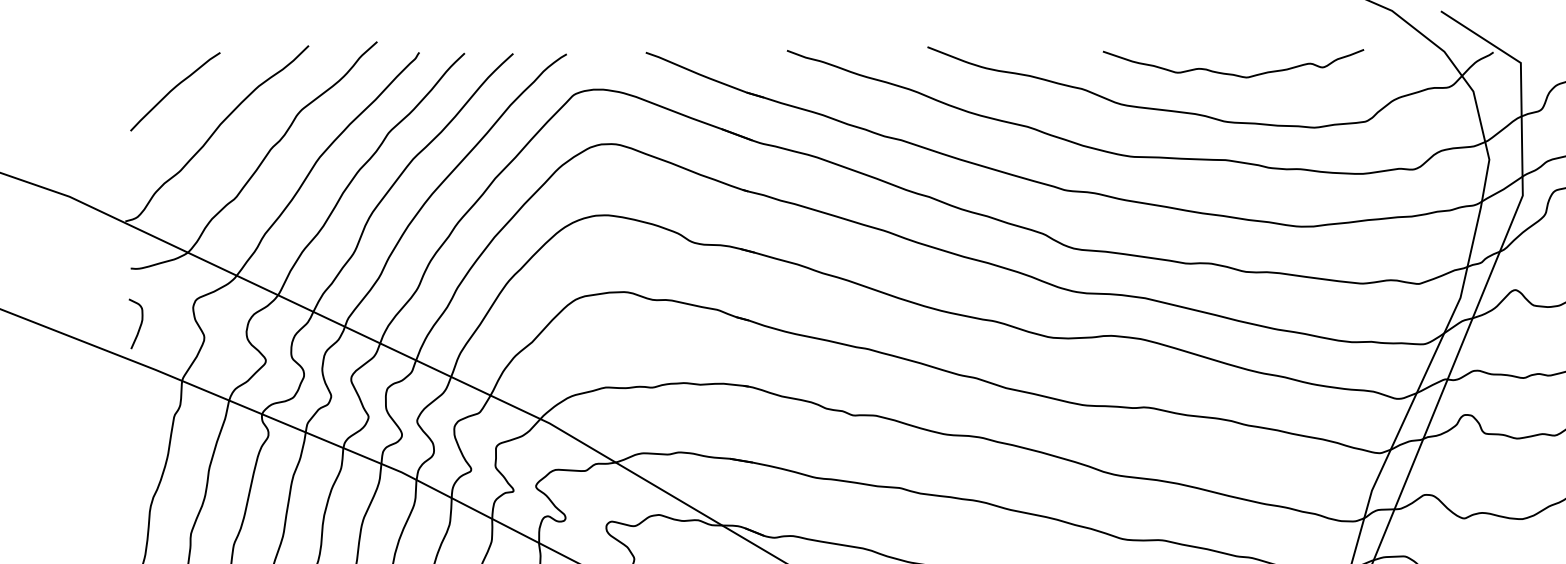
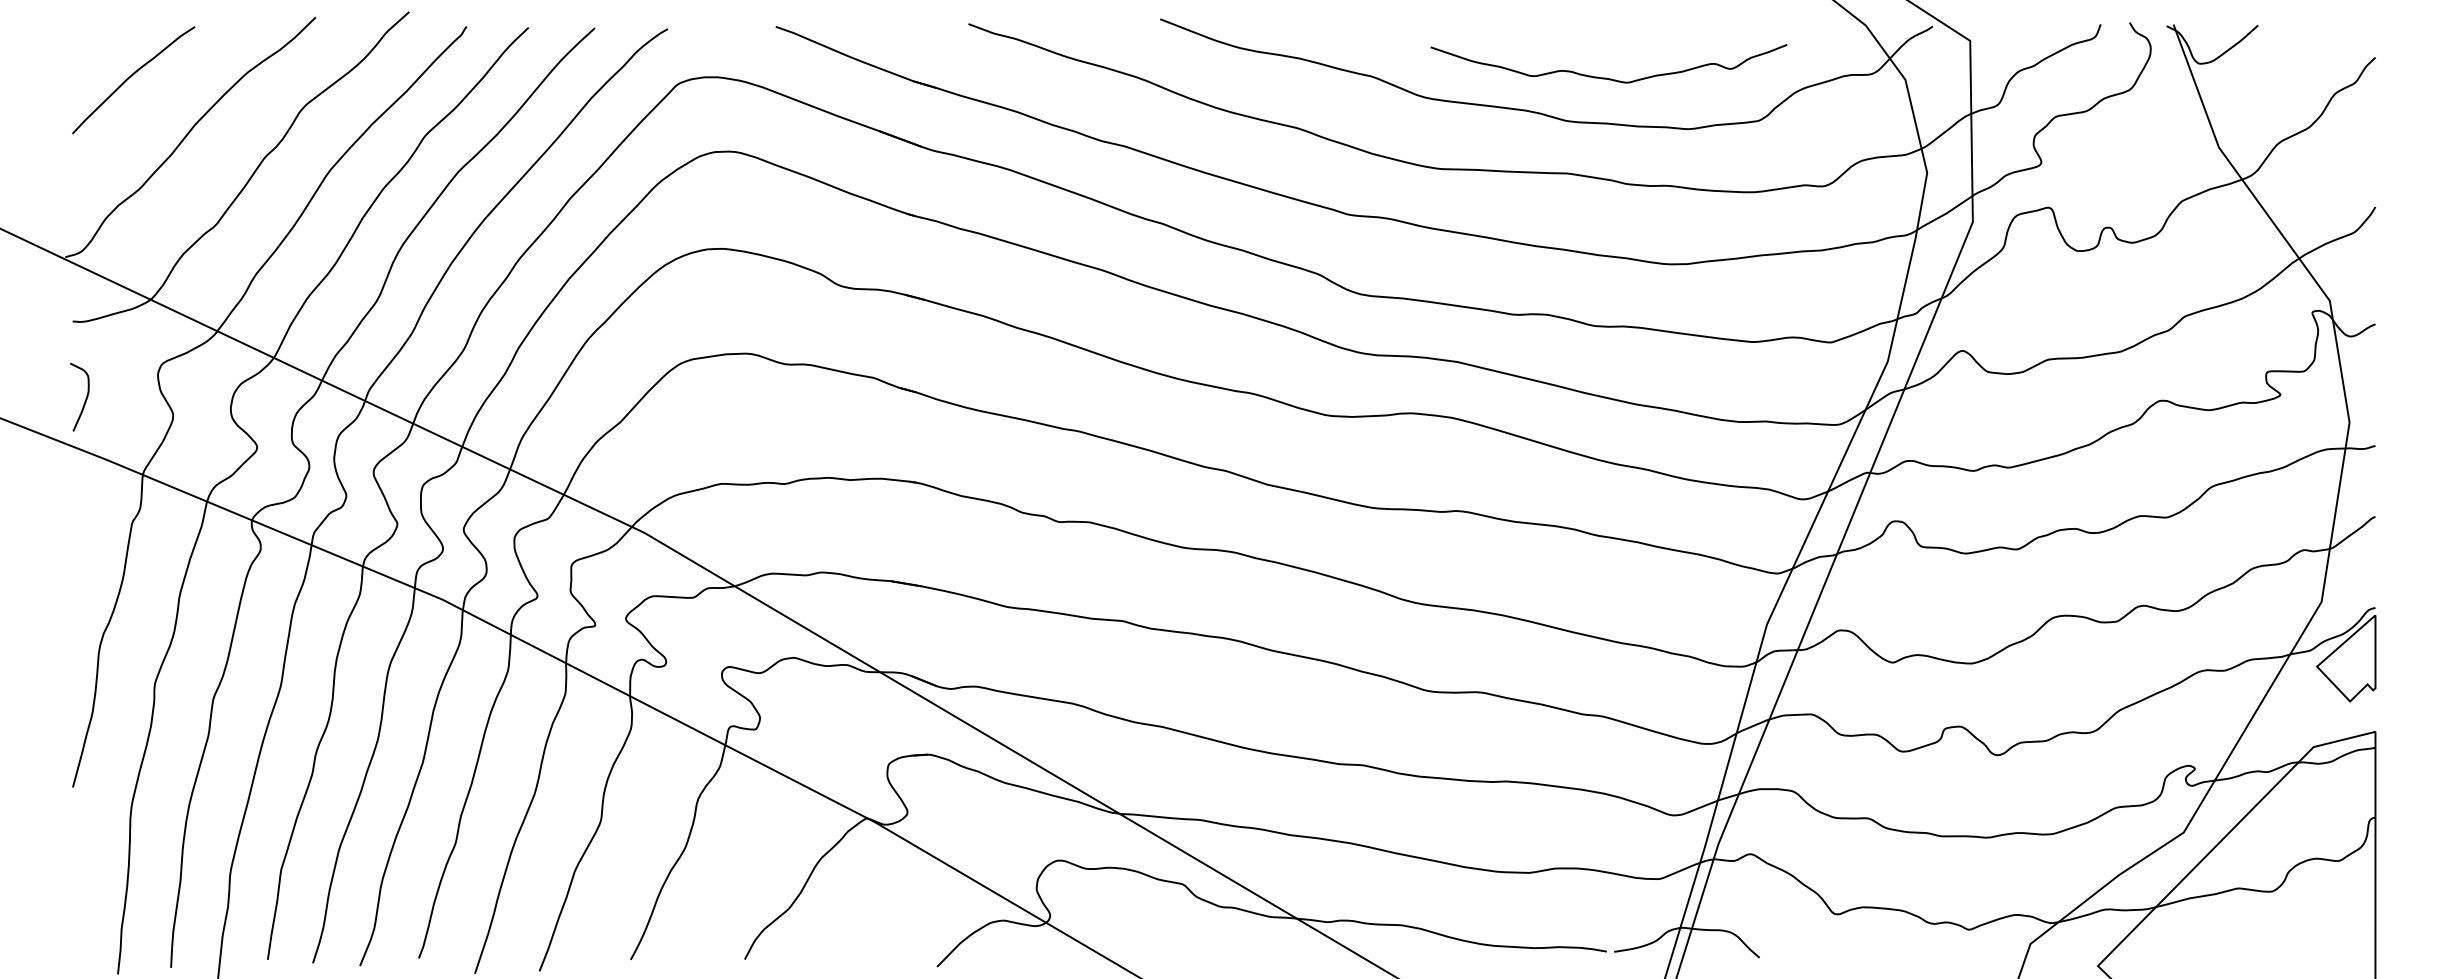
curve: (1231, 73) -> (1606, 77), moved

